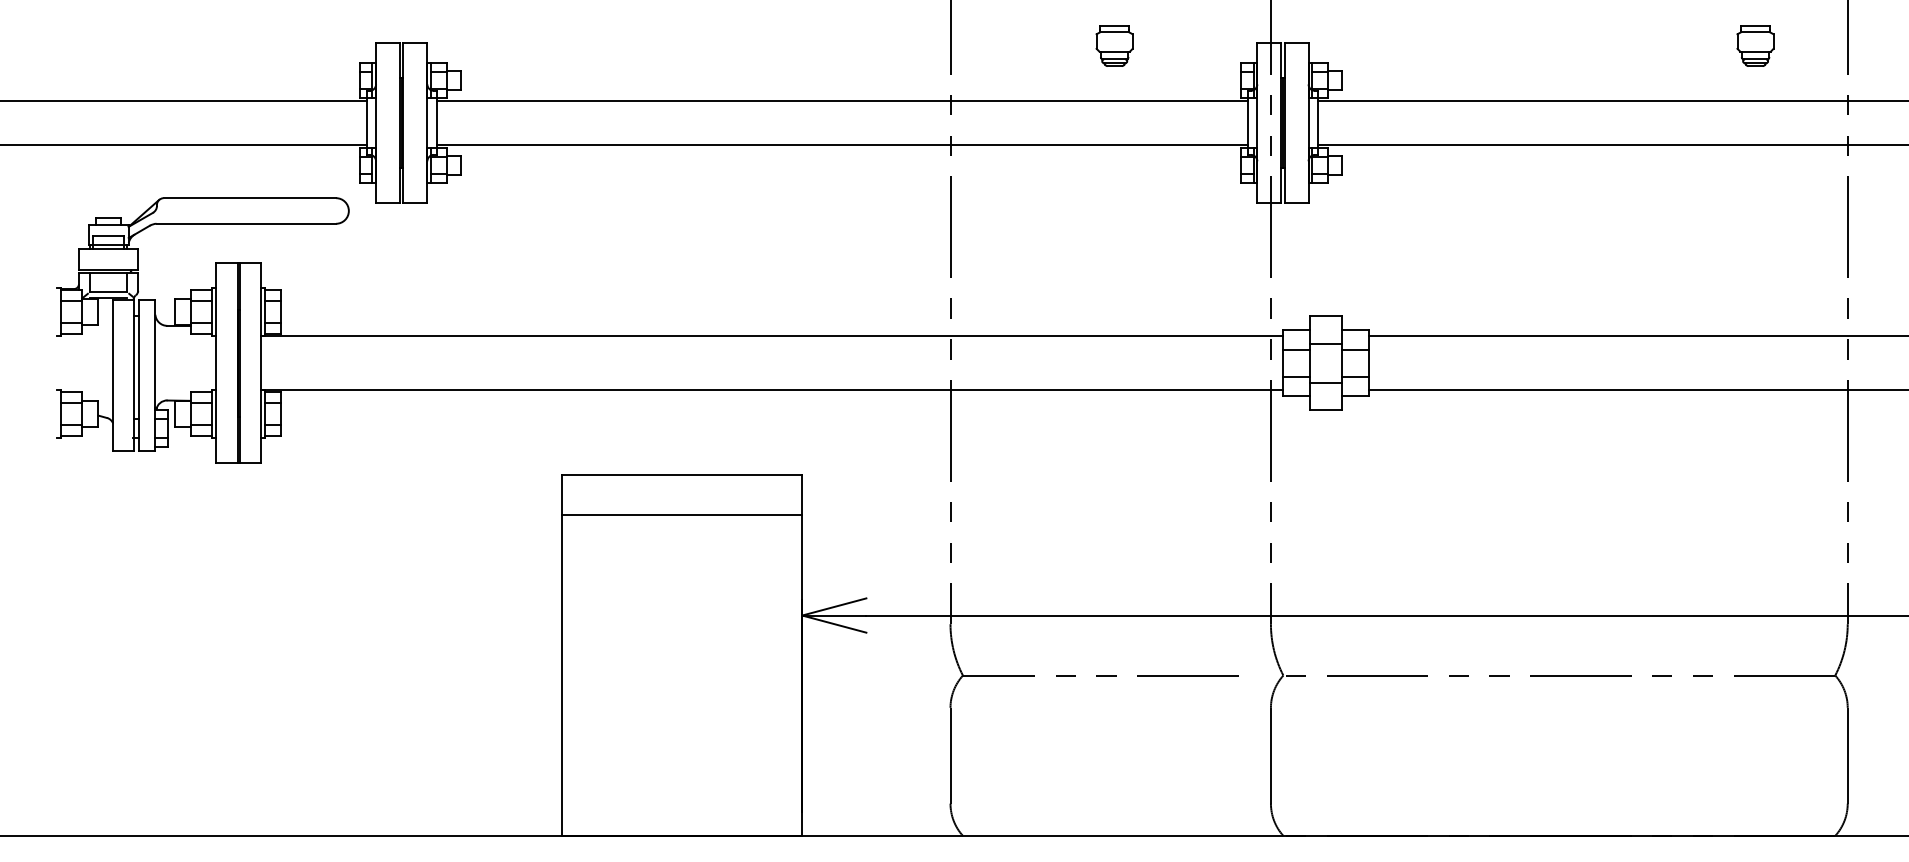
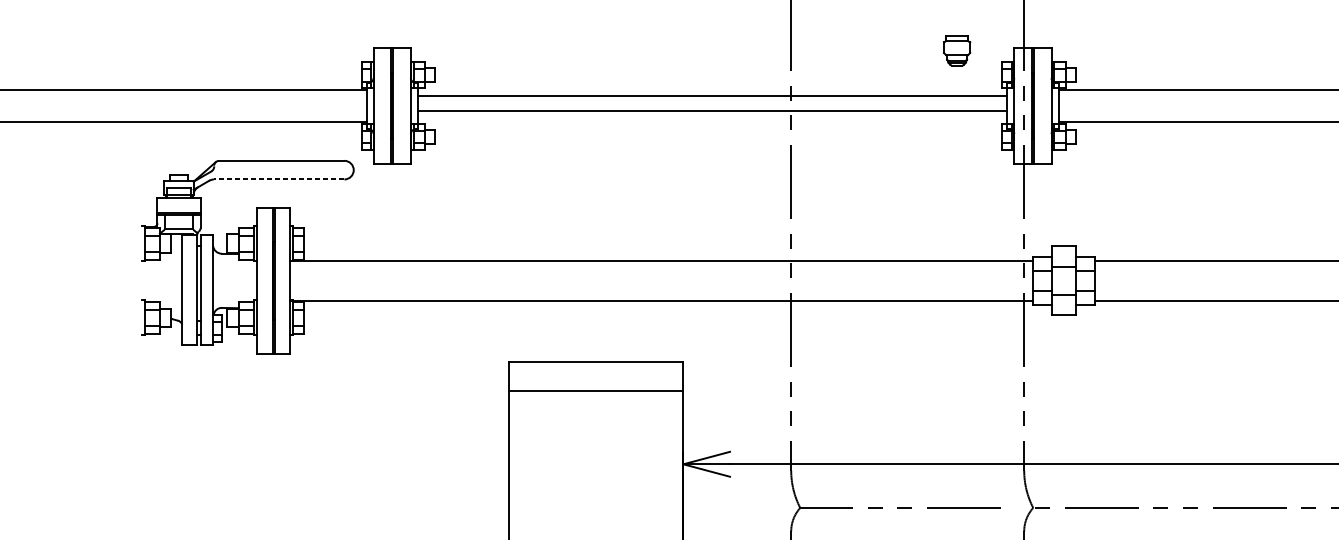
part: (1114, 45) -> (956, 50), moved
line: (842, 101) -> (712, 110), moved
line: (842, 144) -> (712, 96), moved
line: (246, 223) -> (279, 179), solid -> dashed

